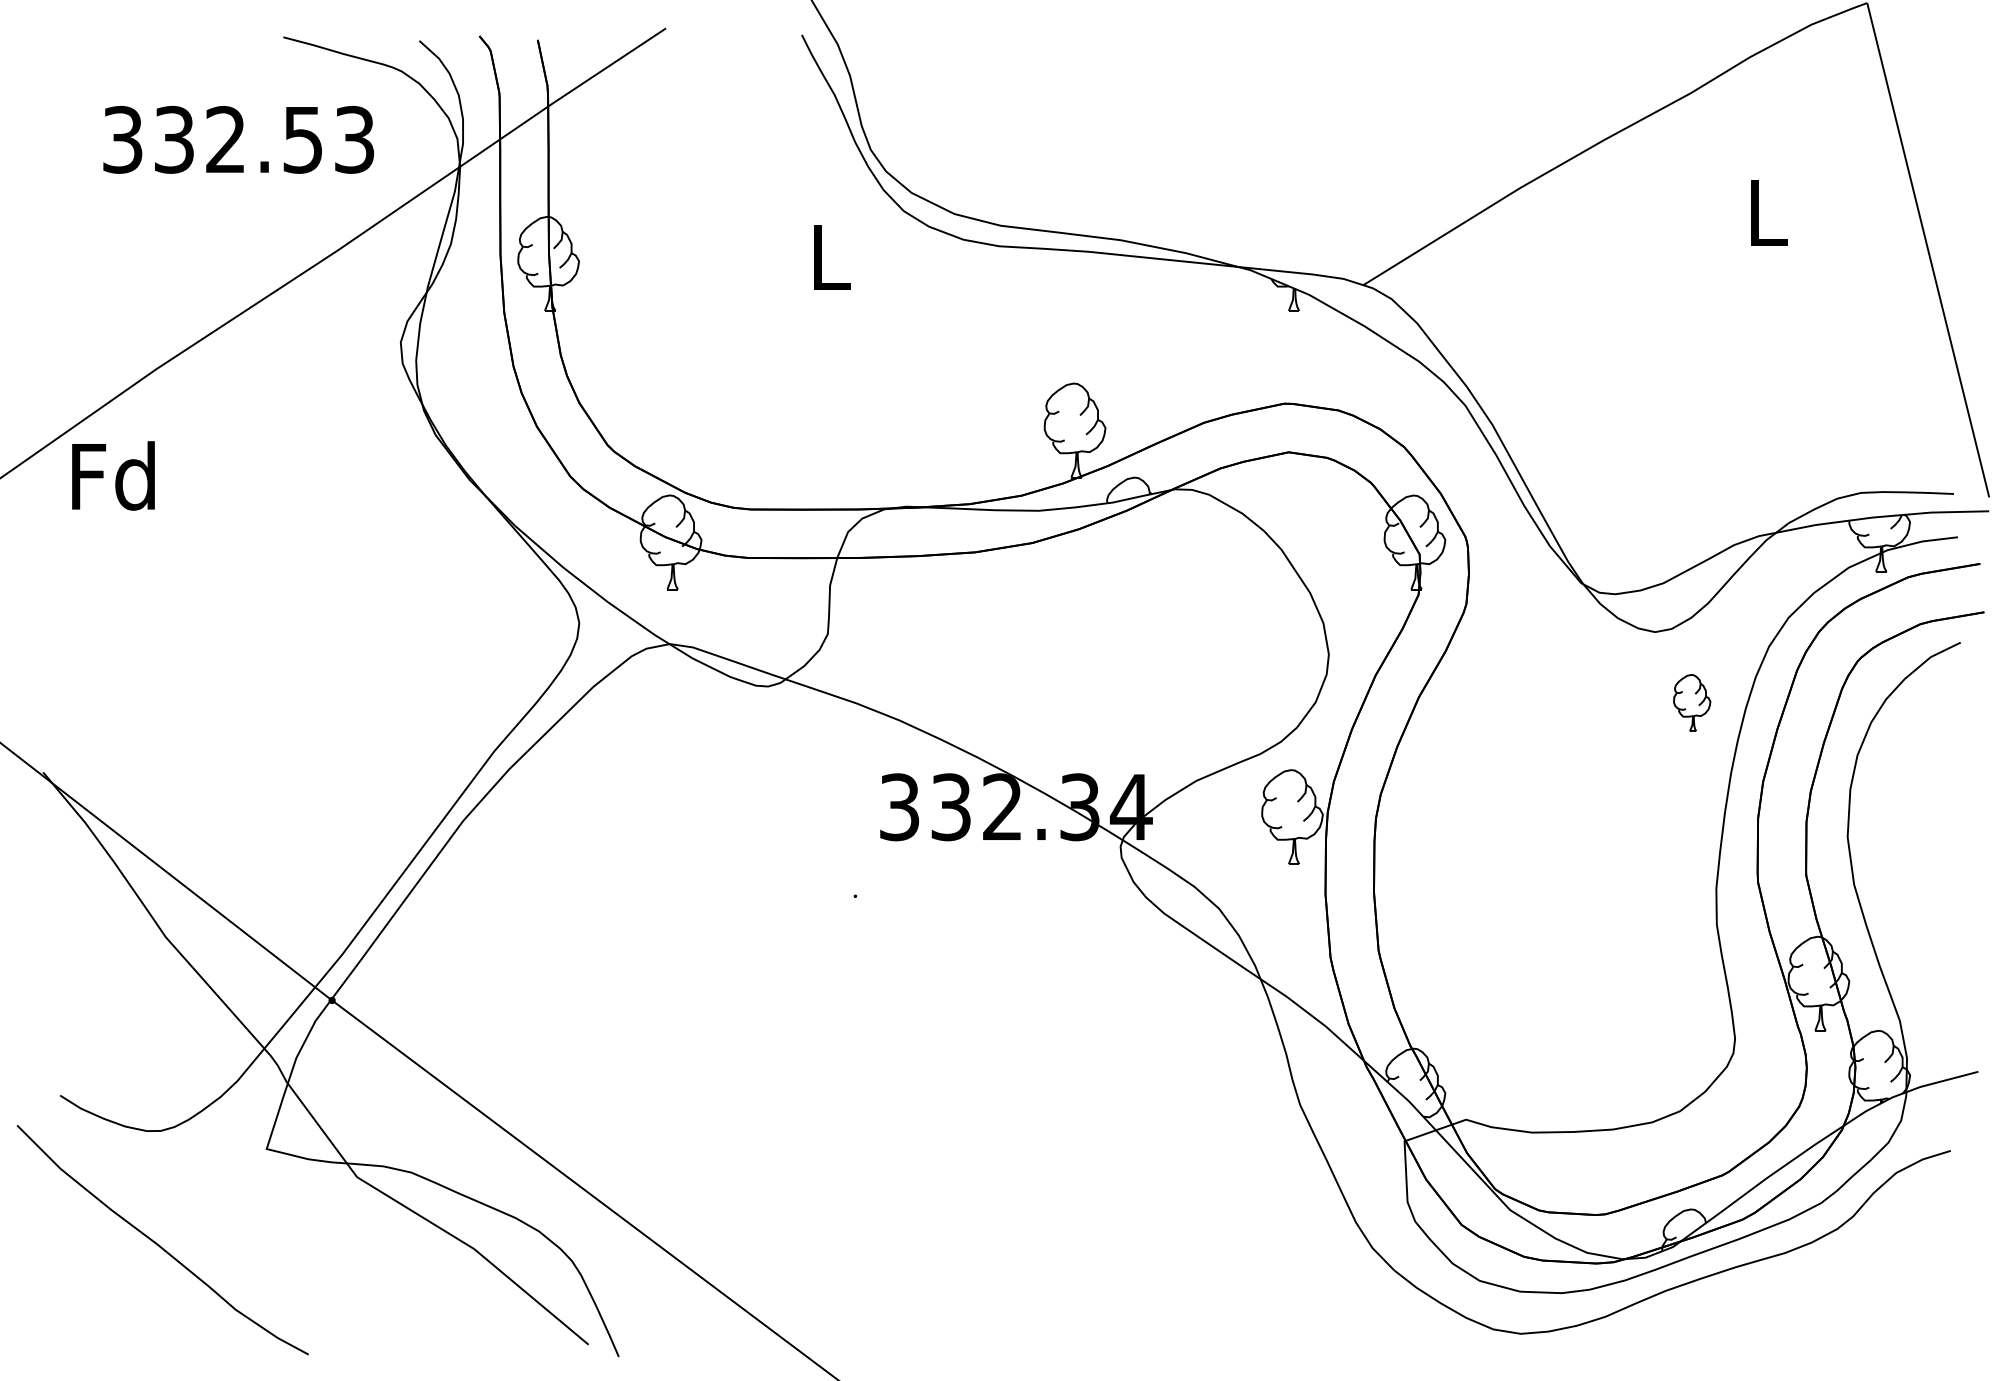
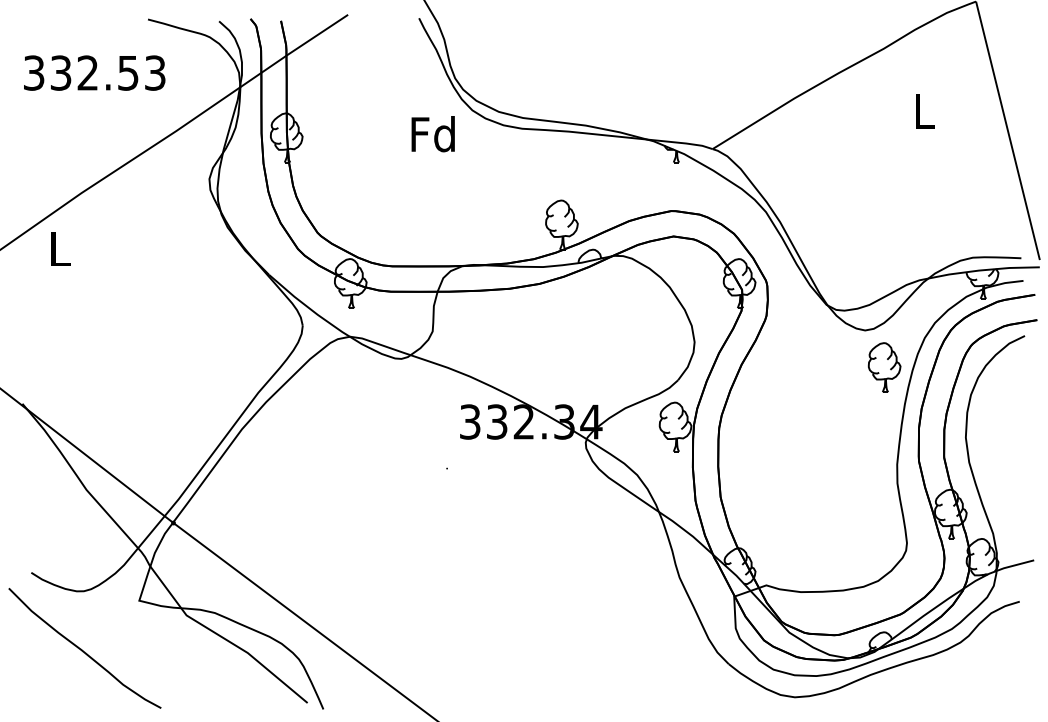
text: (238, 138) -> (94, 72), moved
text: (827, 257) -> (432, 134), L -> Fd
text: (112, 475) -> (58, 248), Fd -> L
part: (1692, 702) -> (884, 367), size x1.67

